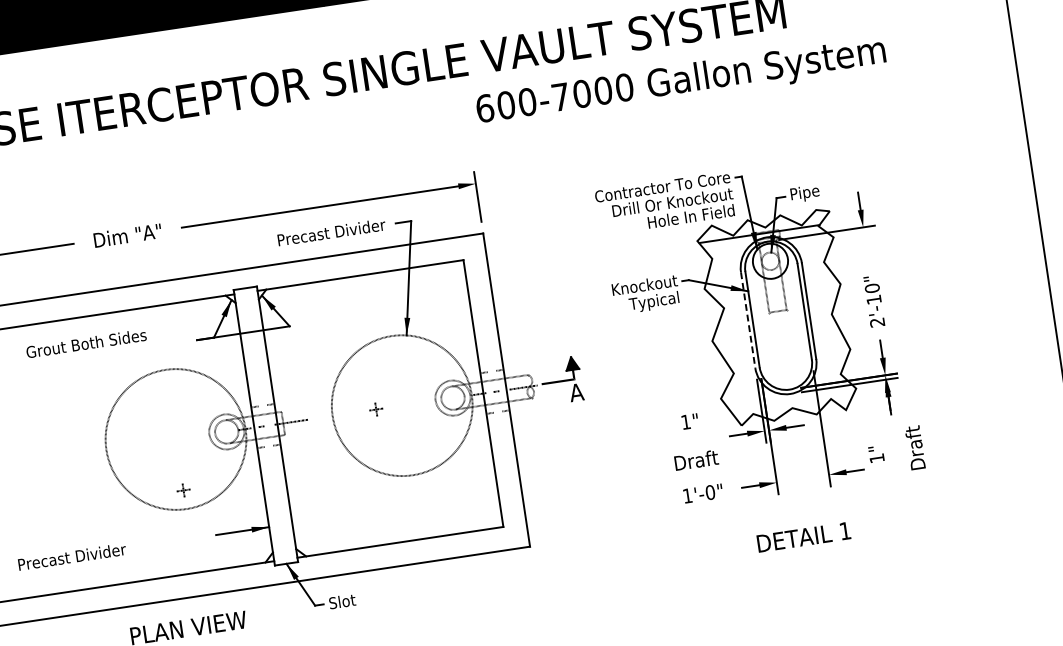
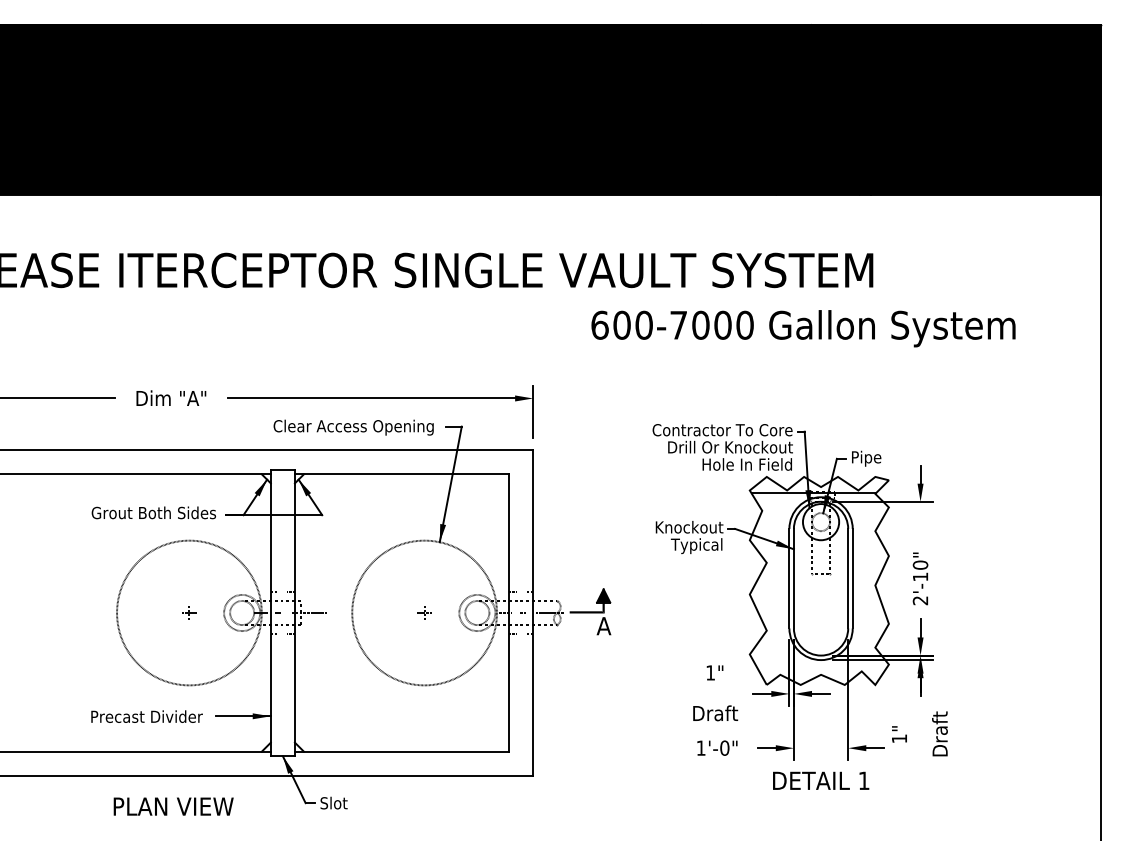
text: (681, 82) -> (803, 328), moved
text: (308, 237) -> (354, 427), Precast Divider -> Clear Access Opening
line: (748, 320) -> (789, 578), dashed -> solid
text: (86, 343) -> (153, 512), moved
part: (376, 409) -> (424, 612), moved
part: (183, 489) -> (189, 612), moved
text: (804, 536) -> (821, 780), moved
text: (71, 556) -> (146, 716), moved

